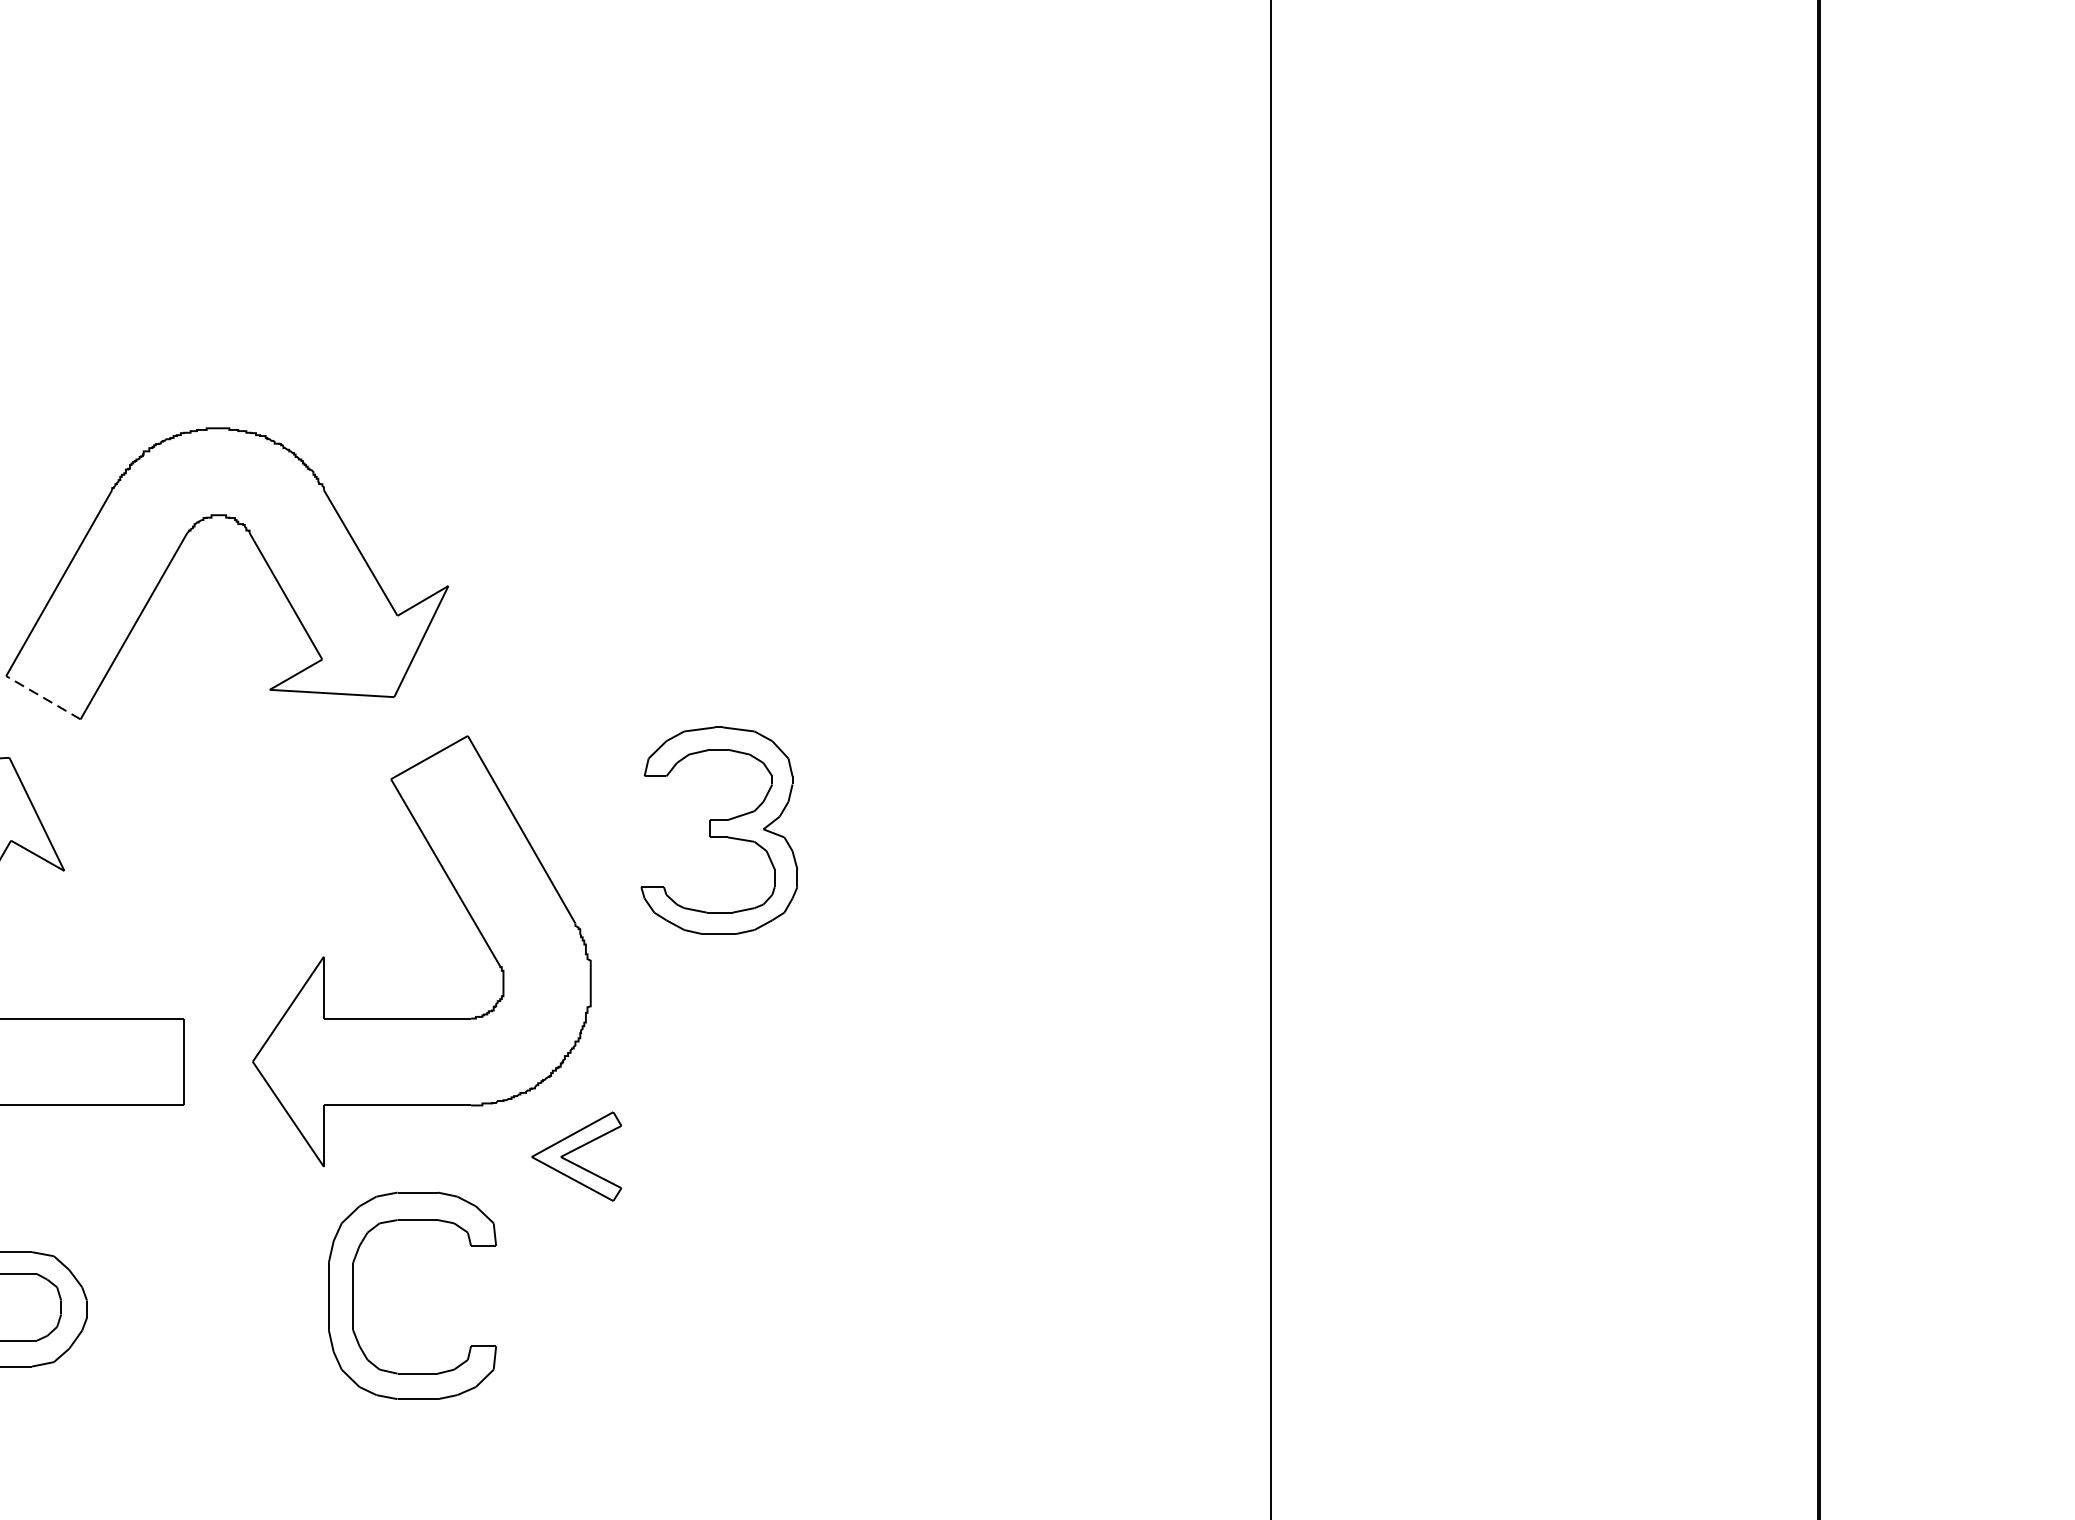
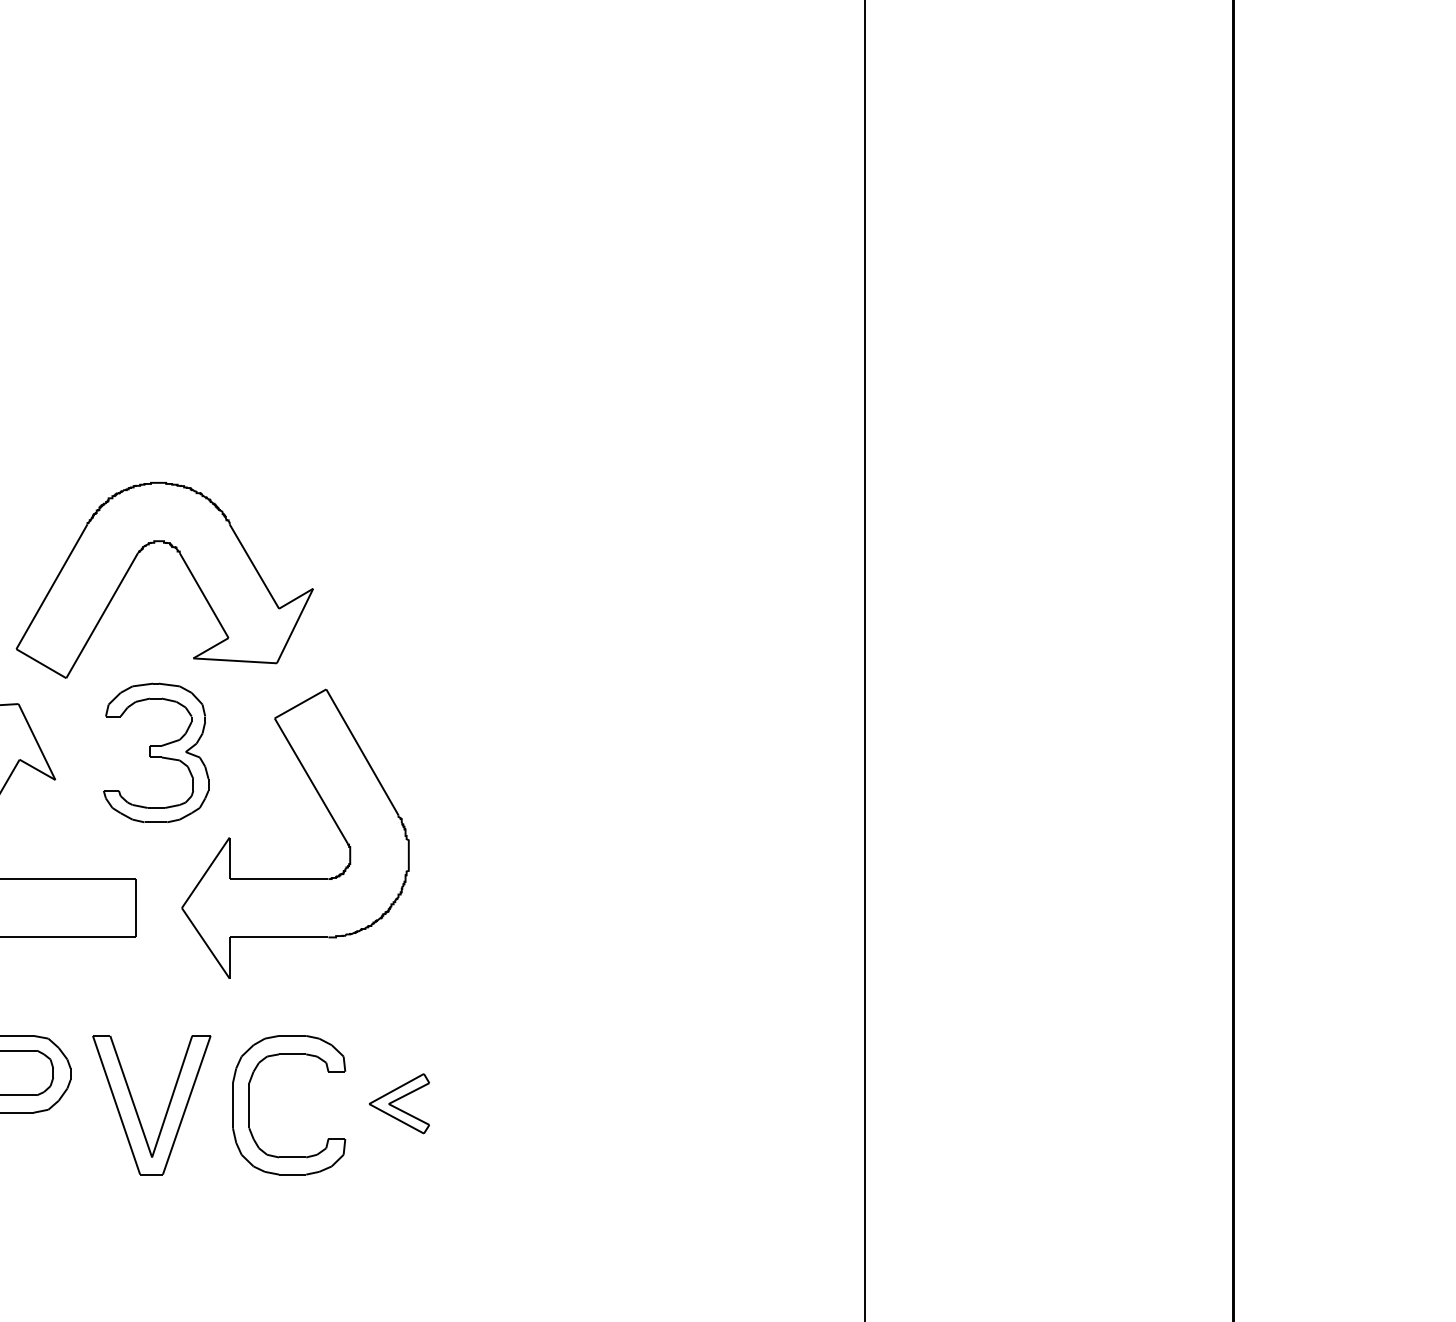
line: (43, 697) -> (41, 663), dashed -> solid
part: (719, 829) -> (156, 752), moved
part: (576, 1156) -> (399, 1103), moved
part: (353, 1296) -> (249, 1105), moved
part: (186, 1364) -> (137, 1111), added

